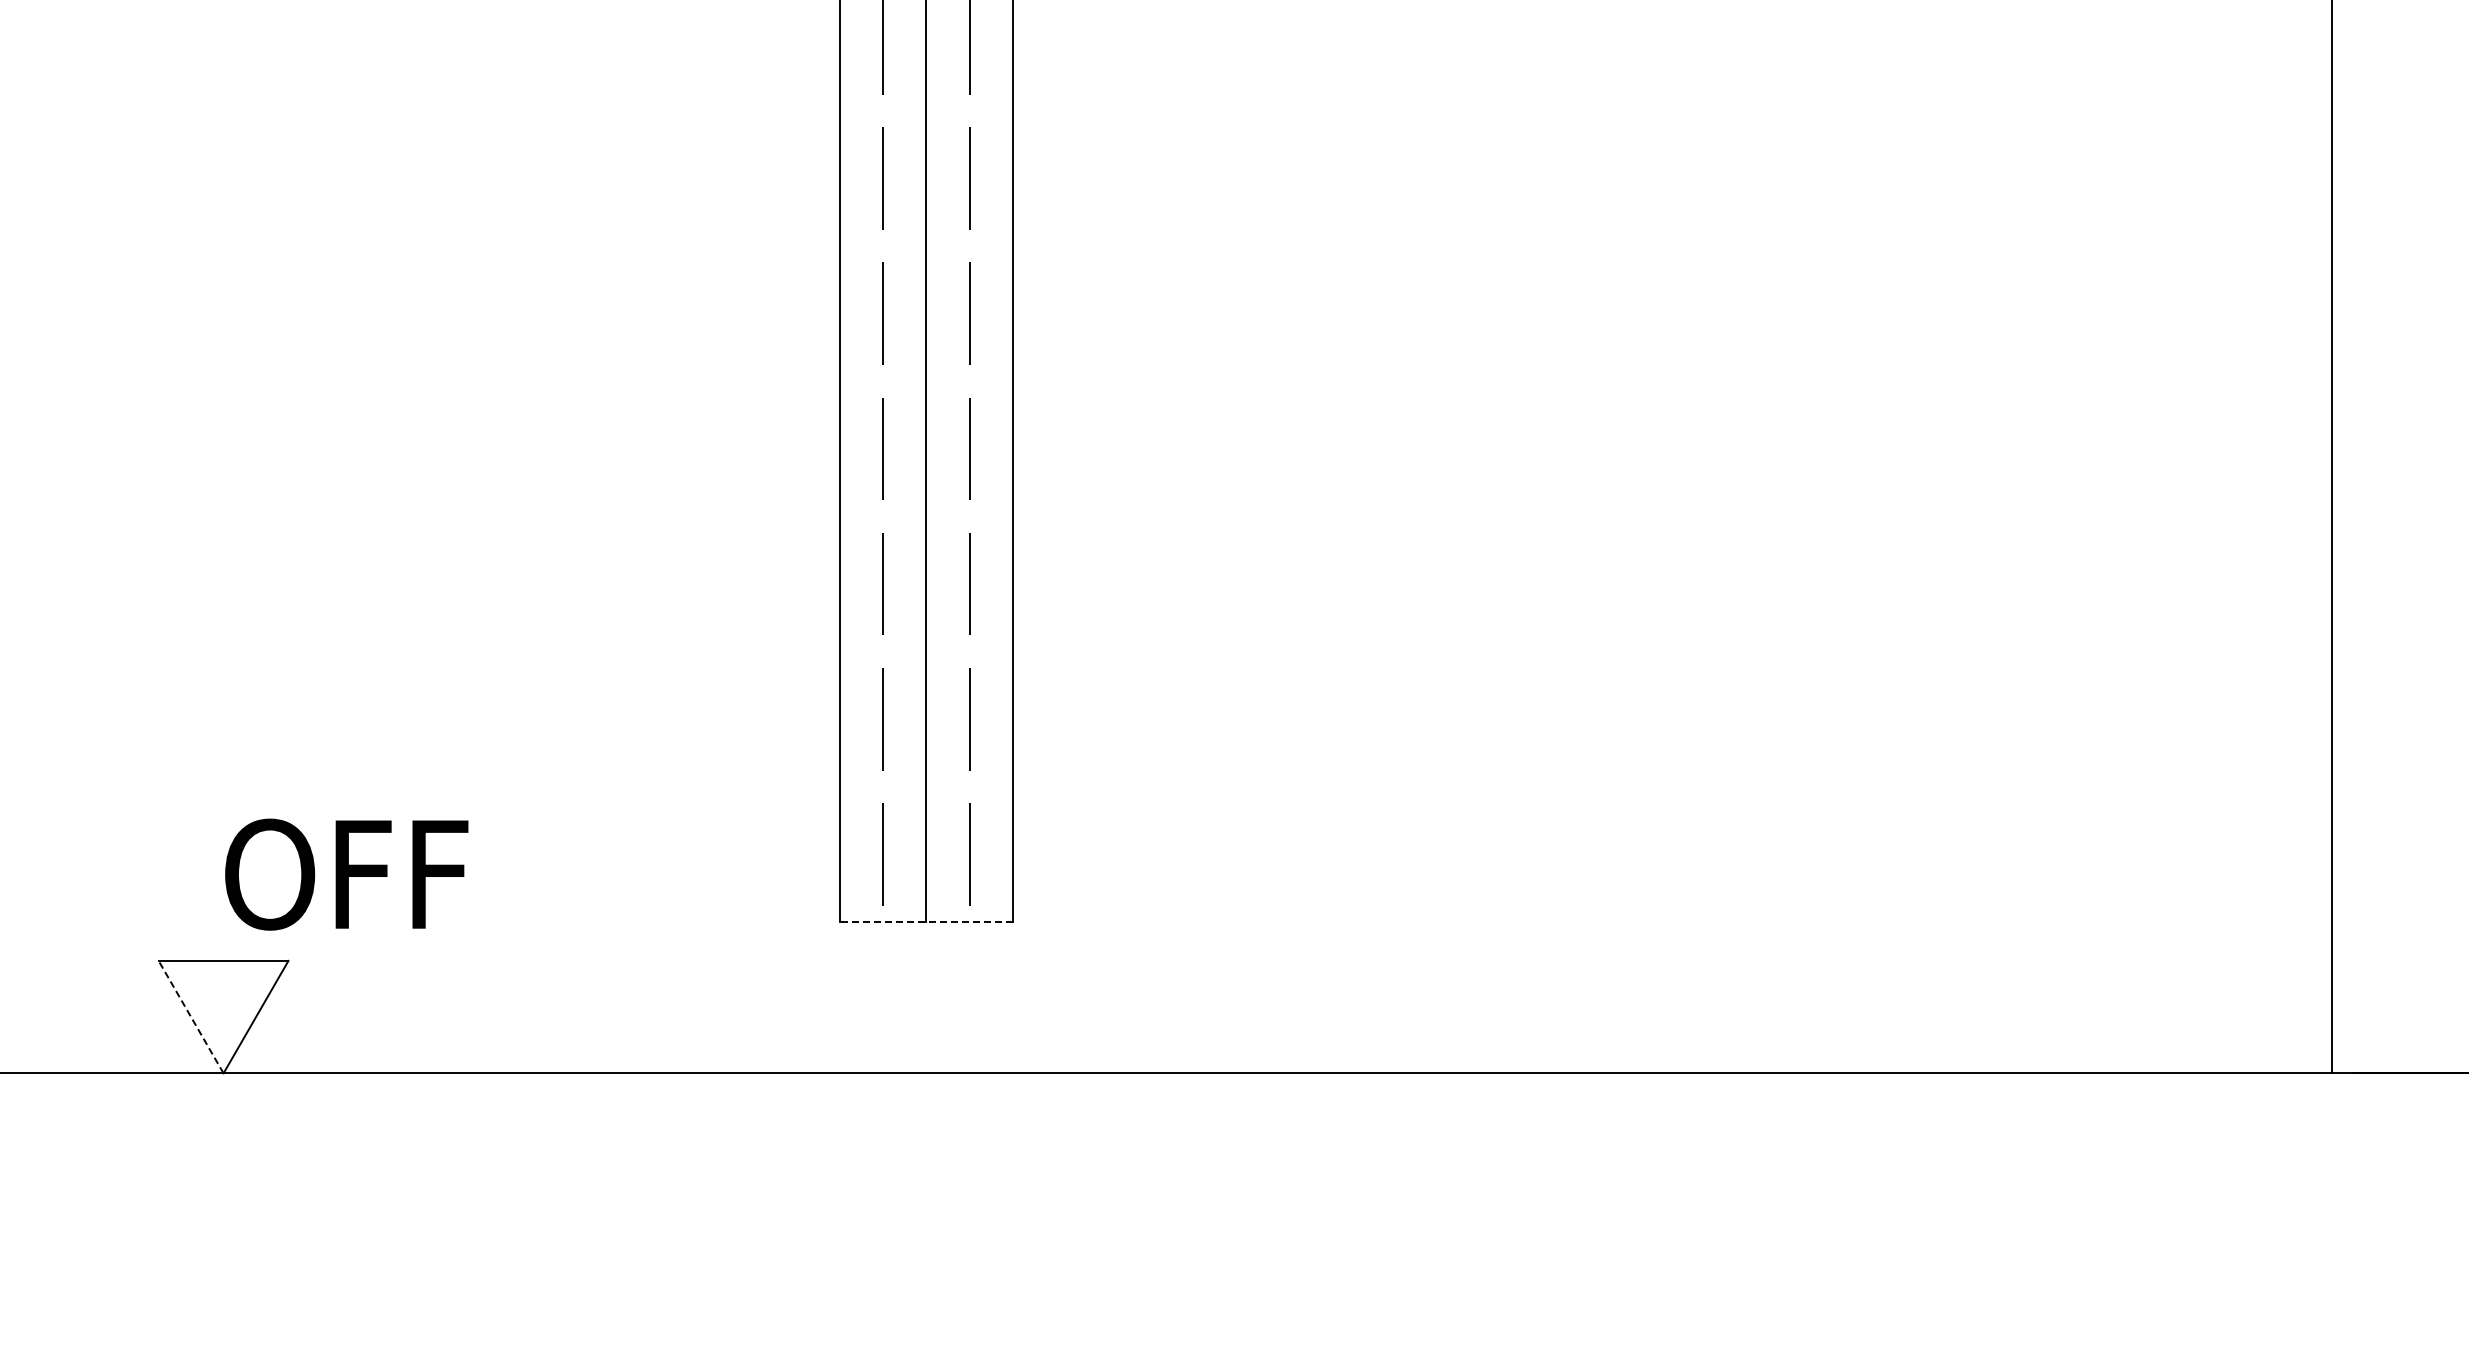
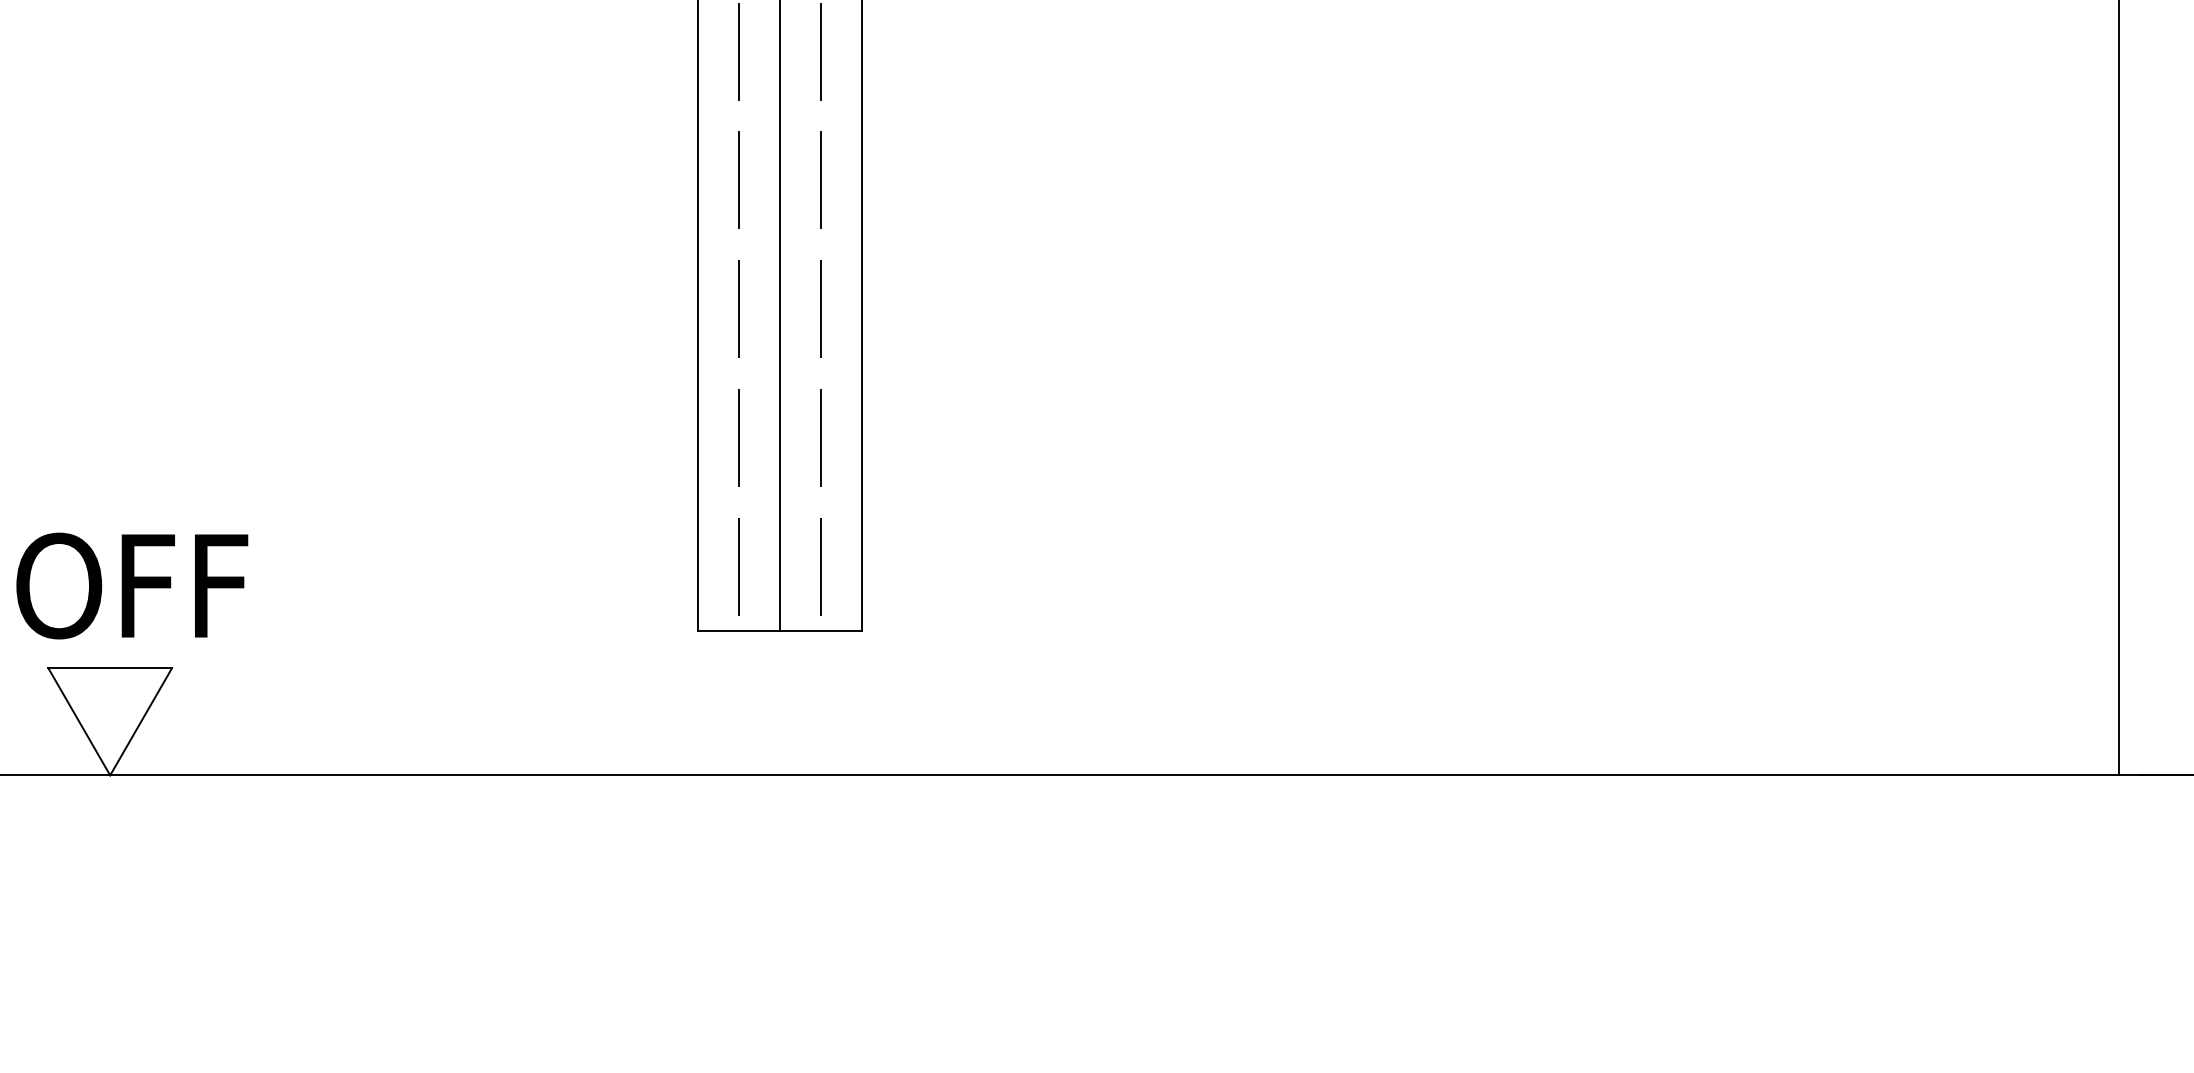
text: (346, 874) -> (132, 585), moved
line: (926, 921) -> (779, 630), dashed -> solid
line: (191, 1017) -> (79, 722), dashed -> solid

